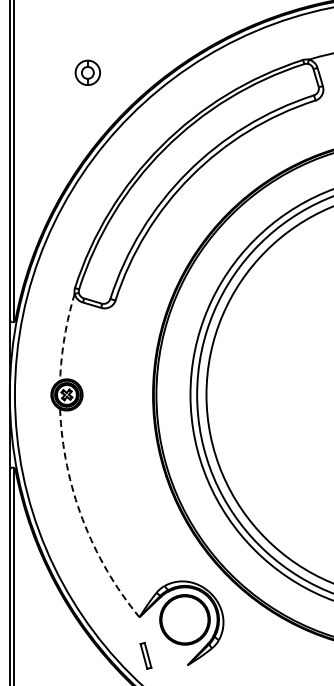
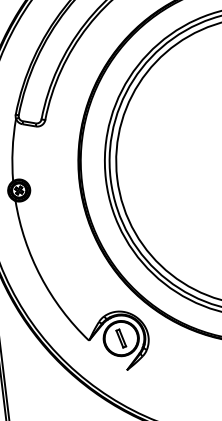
arc: (64, 336) -> (12, 149), dashed -> solid
arc: (82, 519) -> (40, 276), dashed -> solid
part: (145, 655) -> (120, 338), moved

